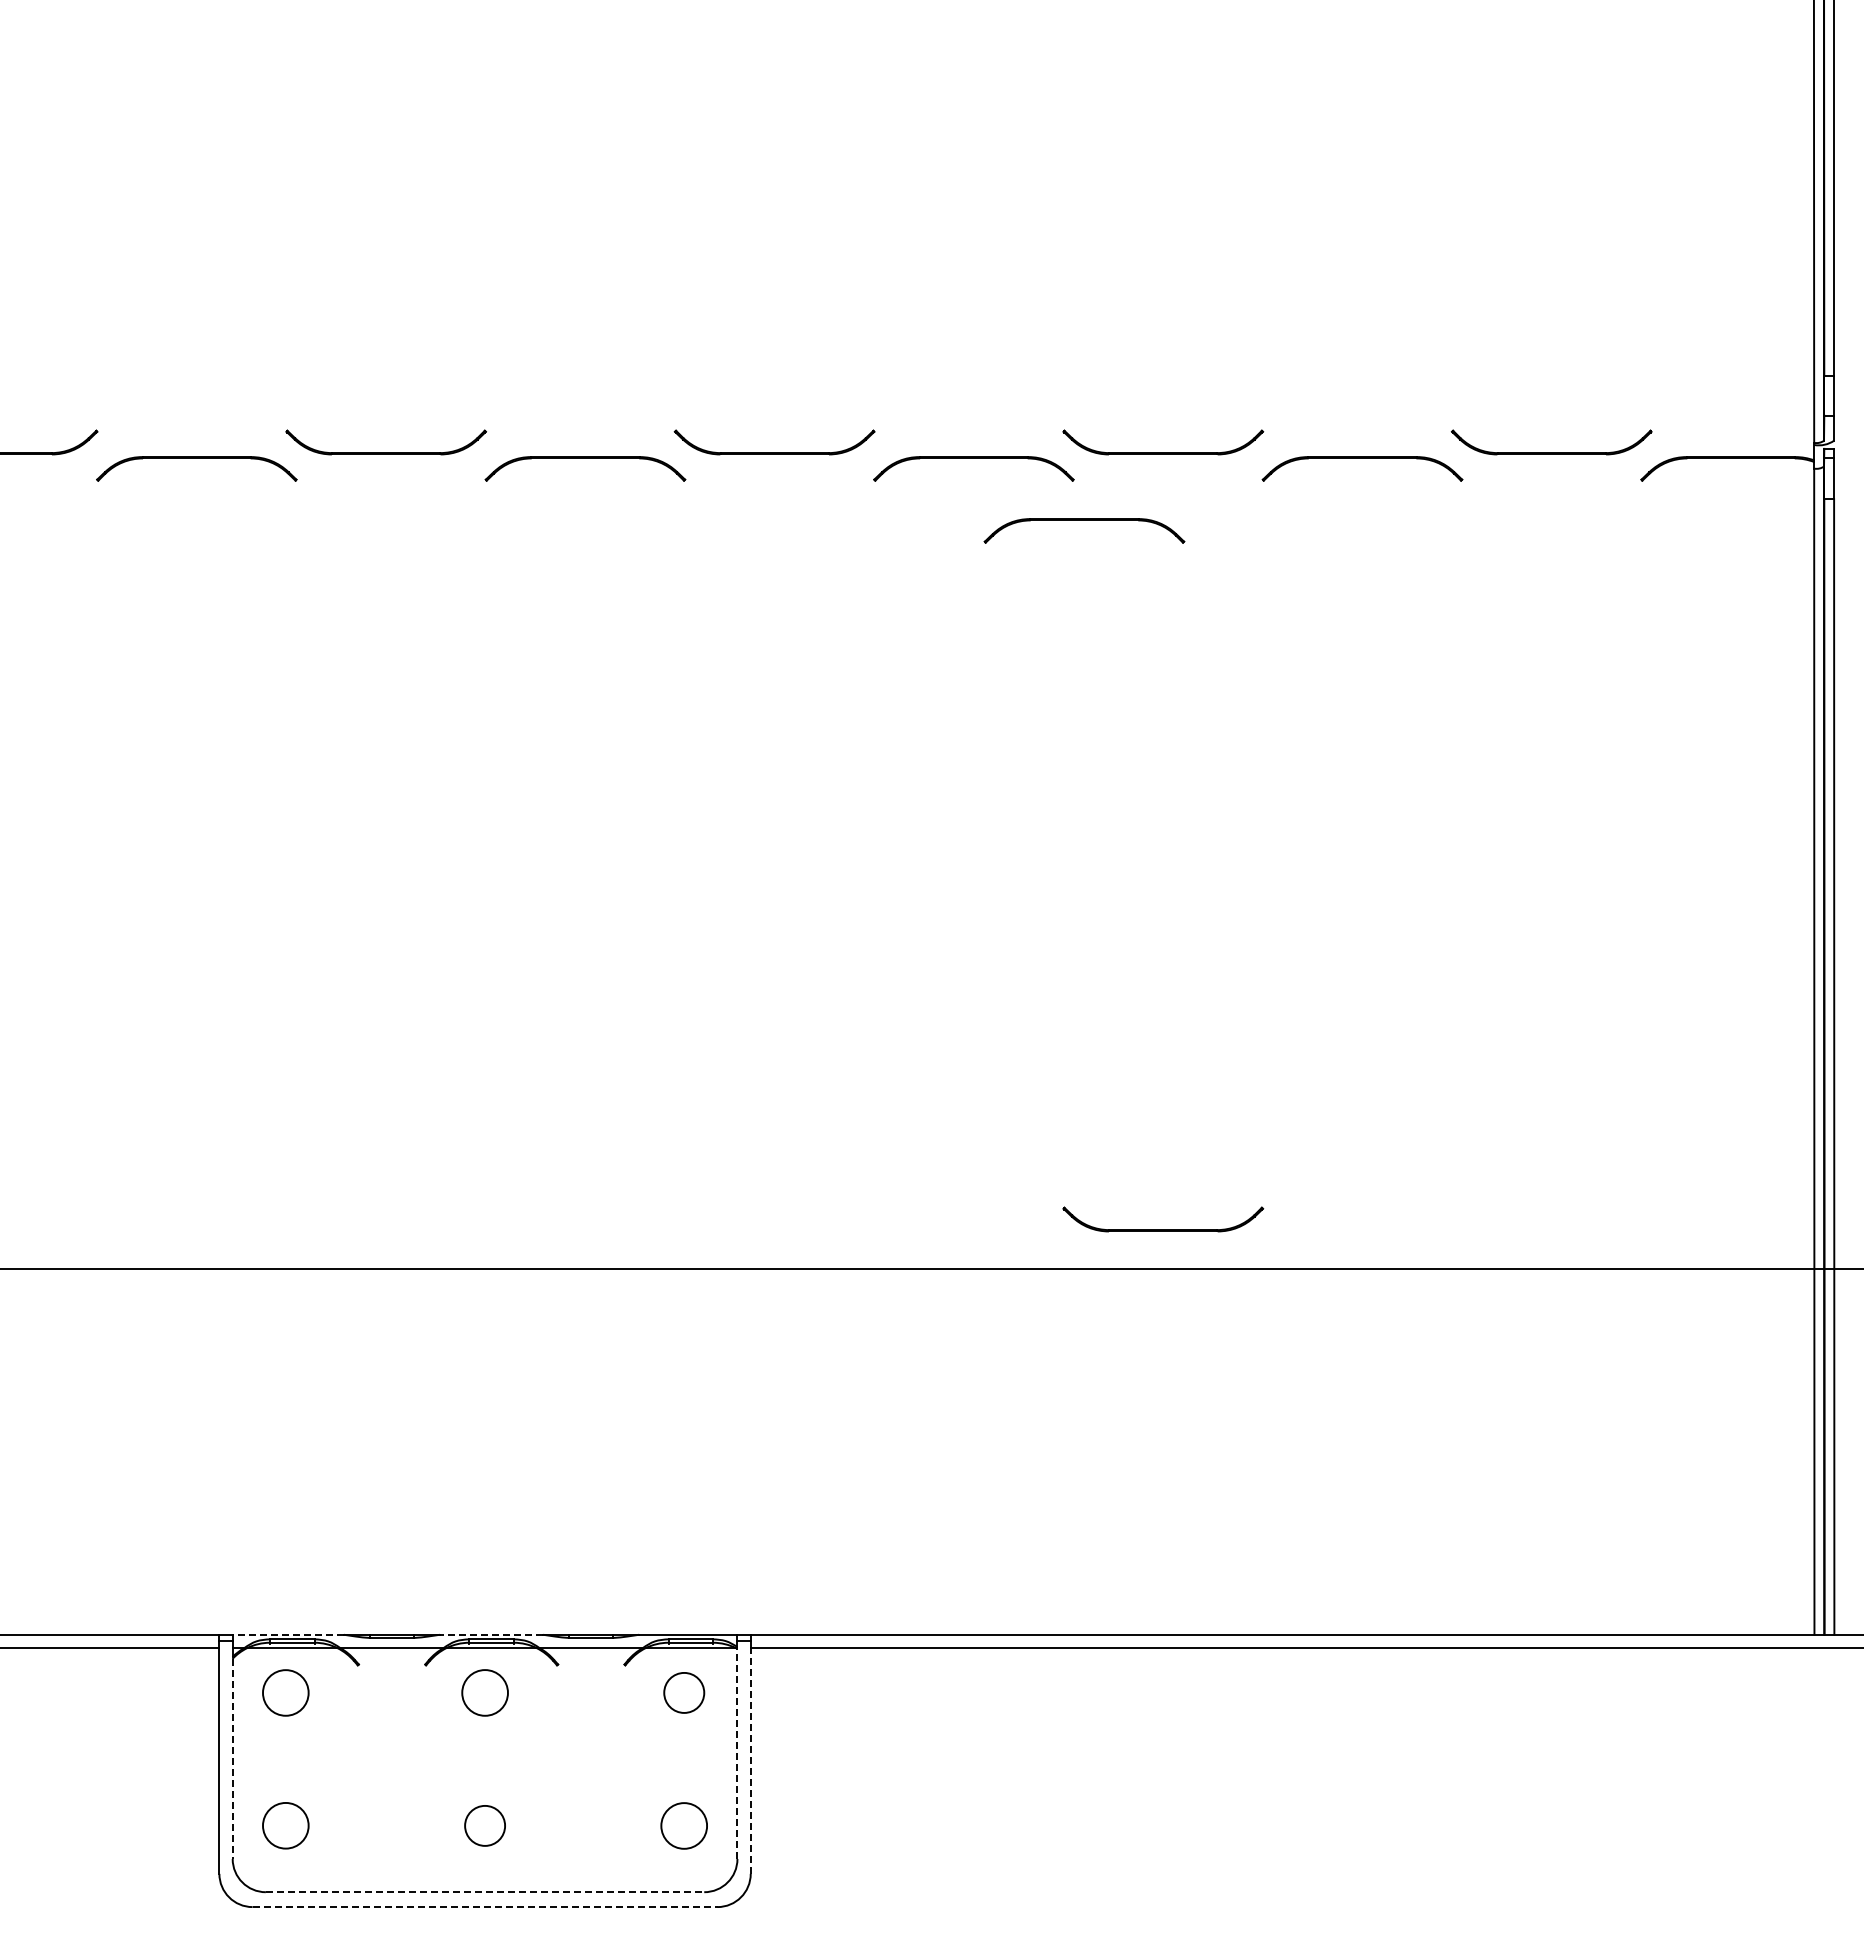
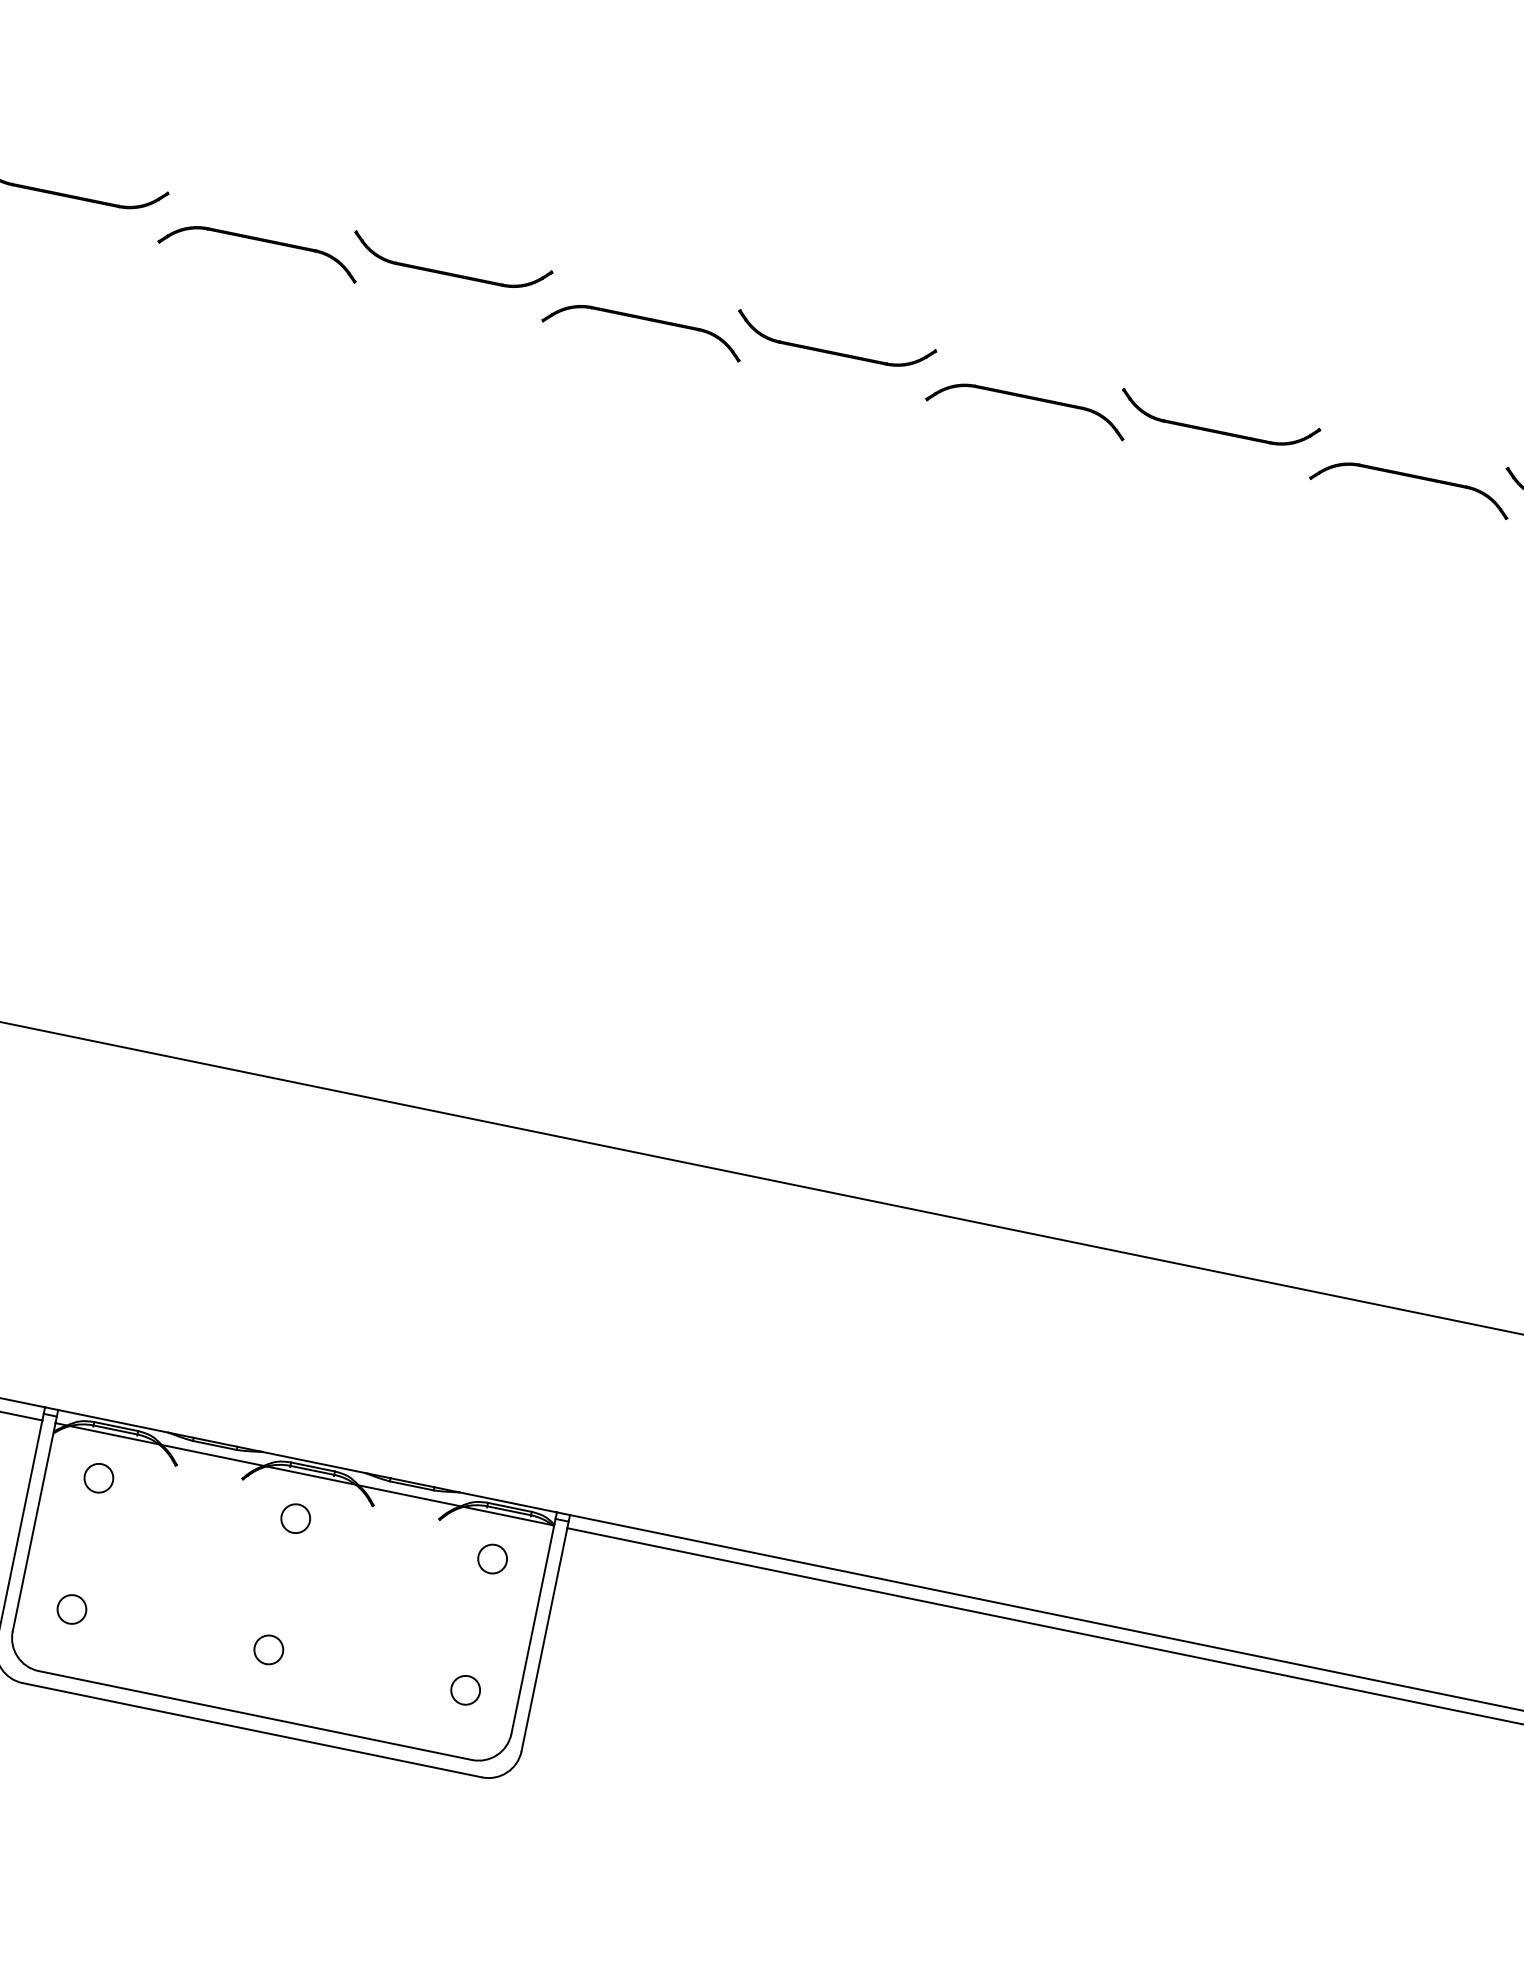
part: (1084, 520) -> (1125, 481), removed
part: (1163, 1229) -> (1060, 1198), removed
line: (288, 1634) -> (113, 1421), dashed -> solid
line: (491, 1634) -> (313, 1462), dashed -> solid
circle: (285, 1692) -> (98, 1477), size x0.62
circle: (484, 1692) -> (295, 1518), size x0.62
circle: (684, 1692) -> (492, 1558), size x0.71
line: (737, 1753) -> (532, 1629), dashed -> solid
line: (232, 1759) -> (32, 1533), dashed -> solid
line: (750, 1760) -> (544, 1639), dashed -> solid
circle: (285, 1825) -> (71, 1609), size x0.62
circle: (484, 1825) -> (268, 1649), size x0.71
circle: (684, 1825) -> (465, 1690), size x0.62
line: (485, 1892) -> (255, 1715), dashed -> solid
line: (485, 1907) -> (252, 1730), dashed -> solid

